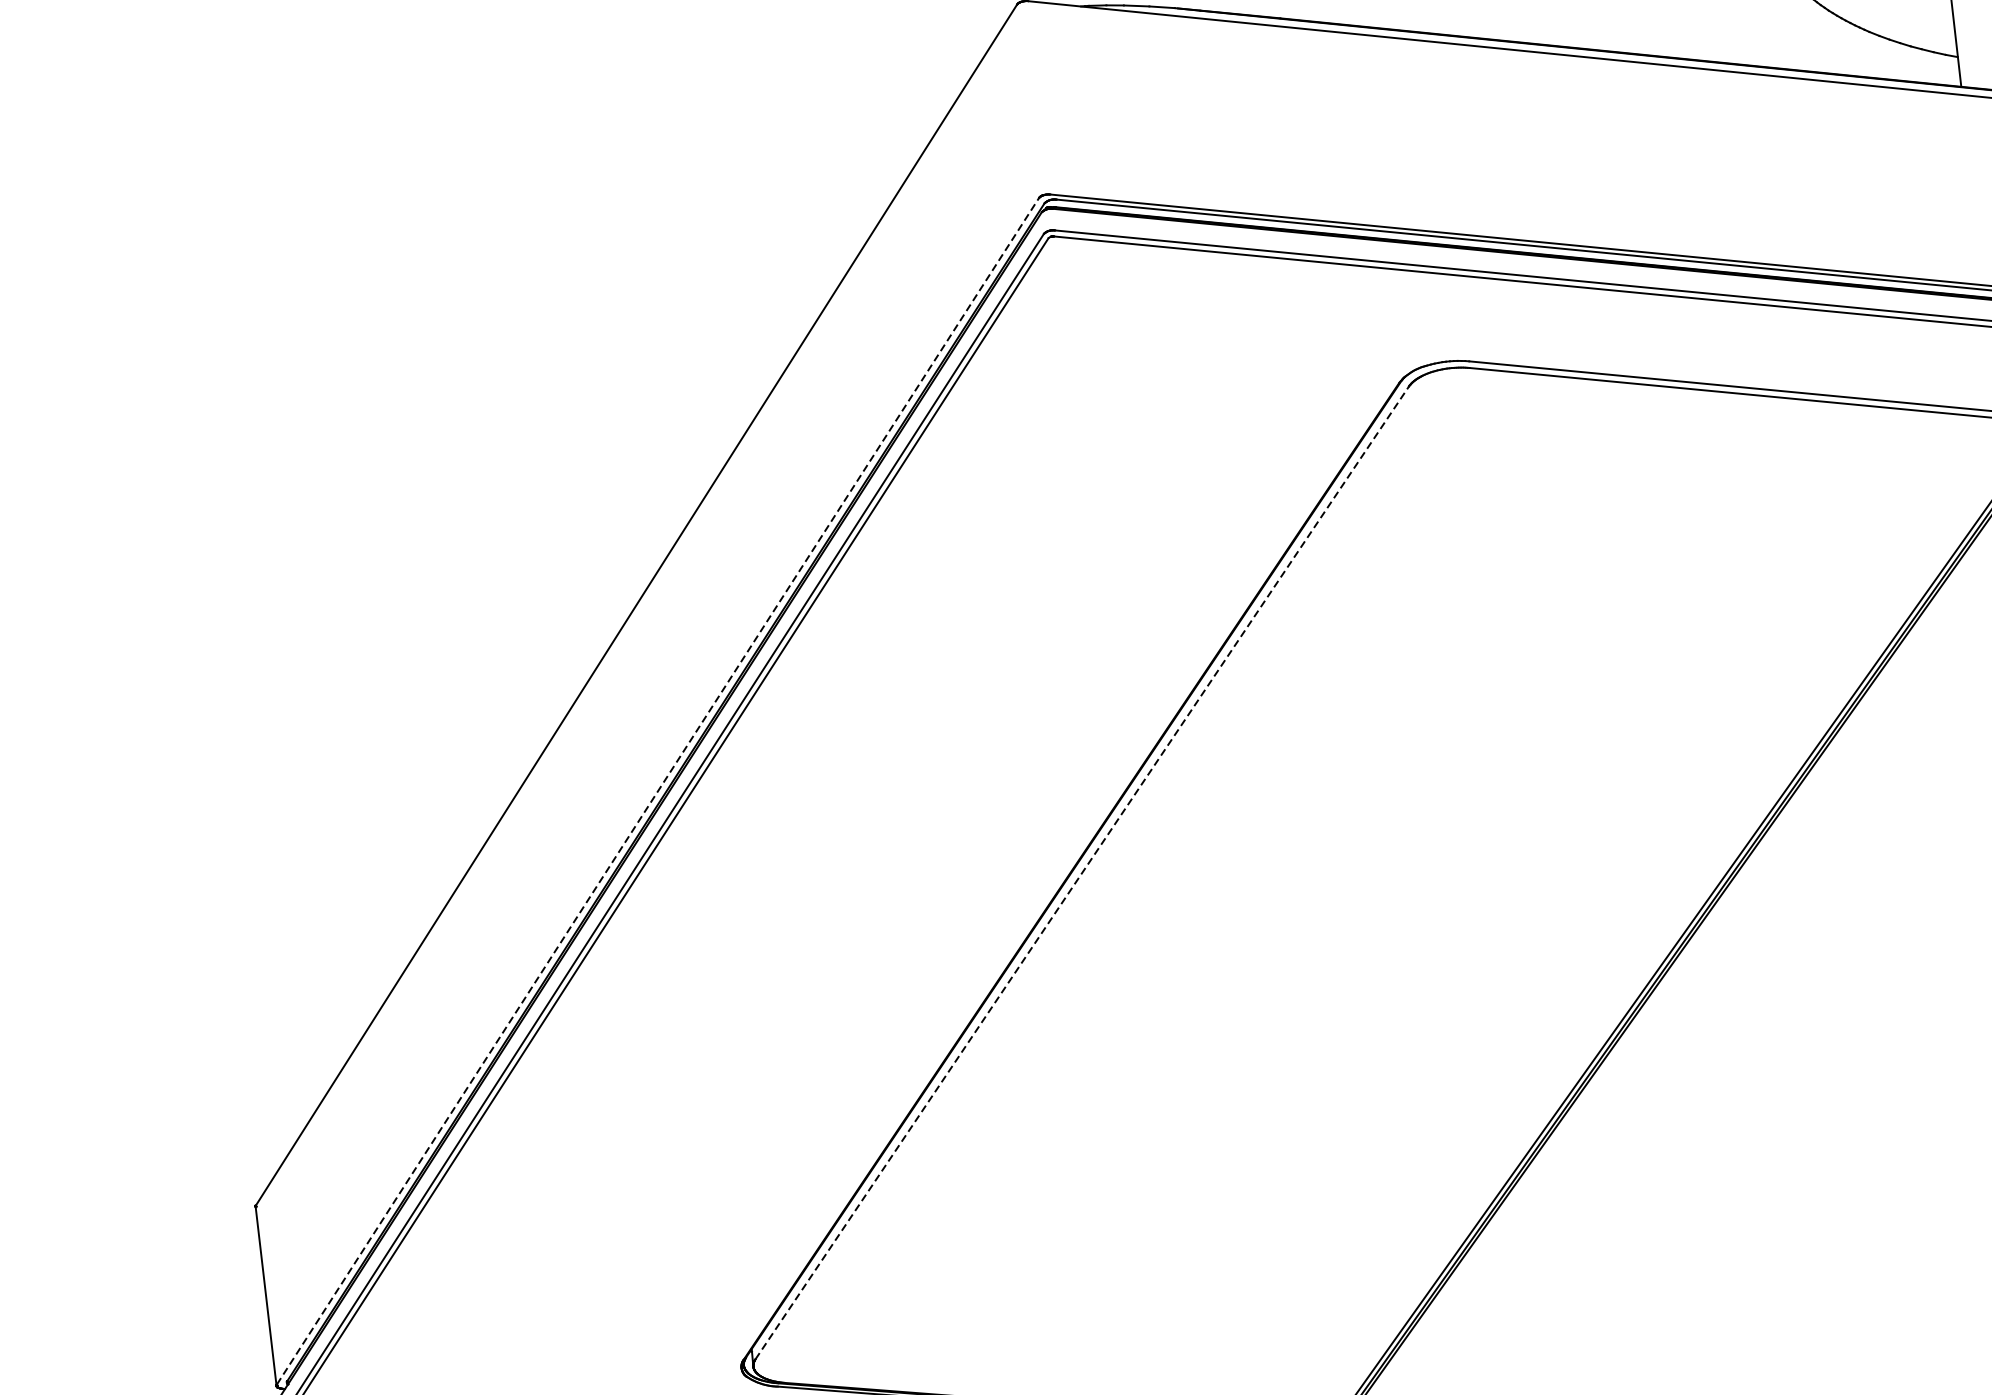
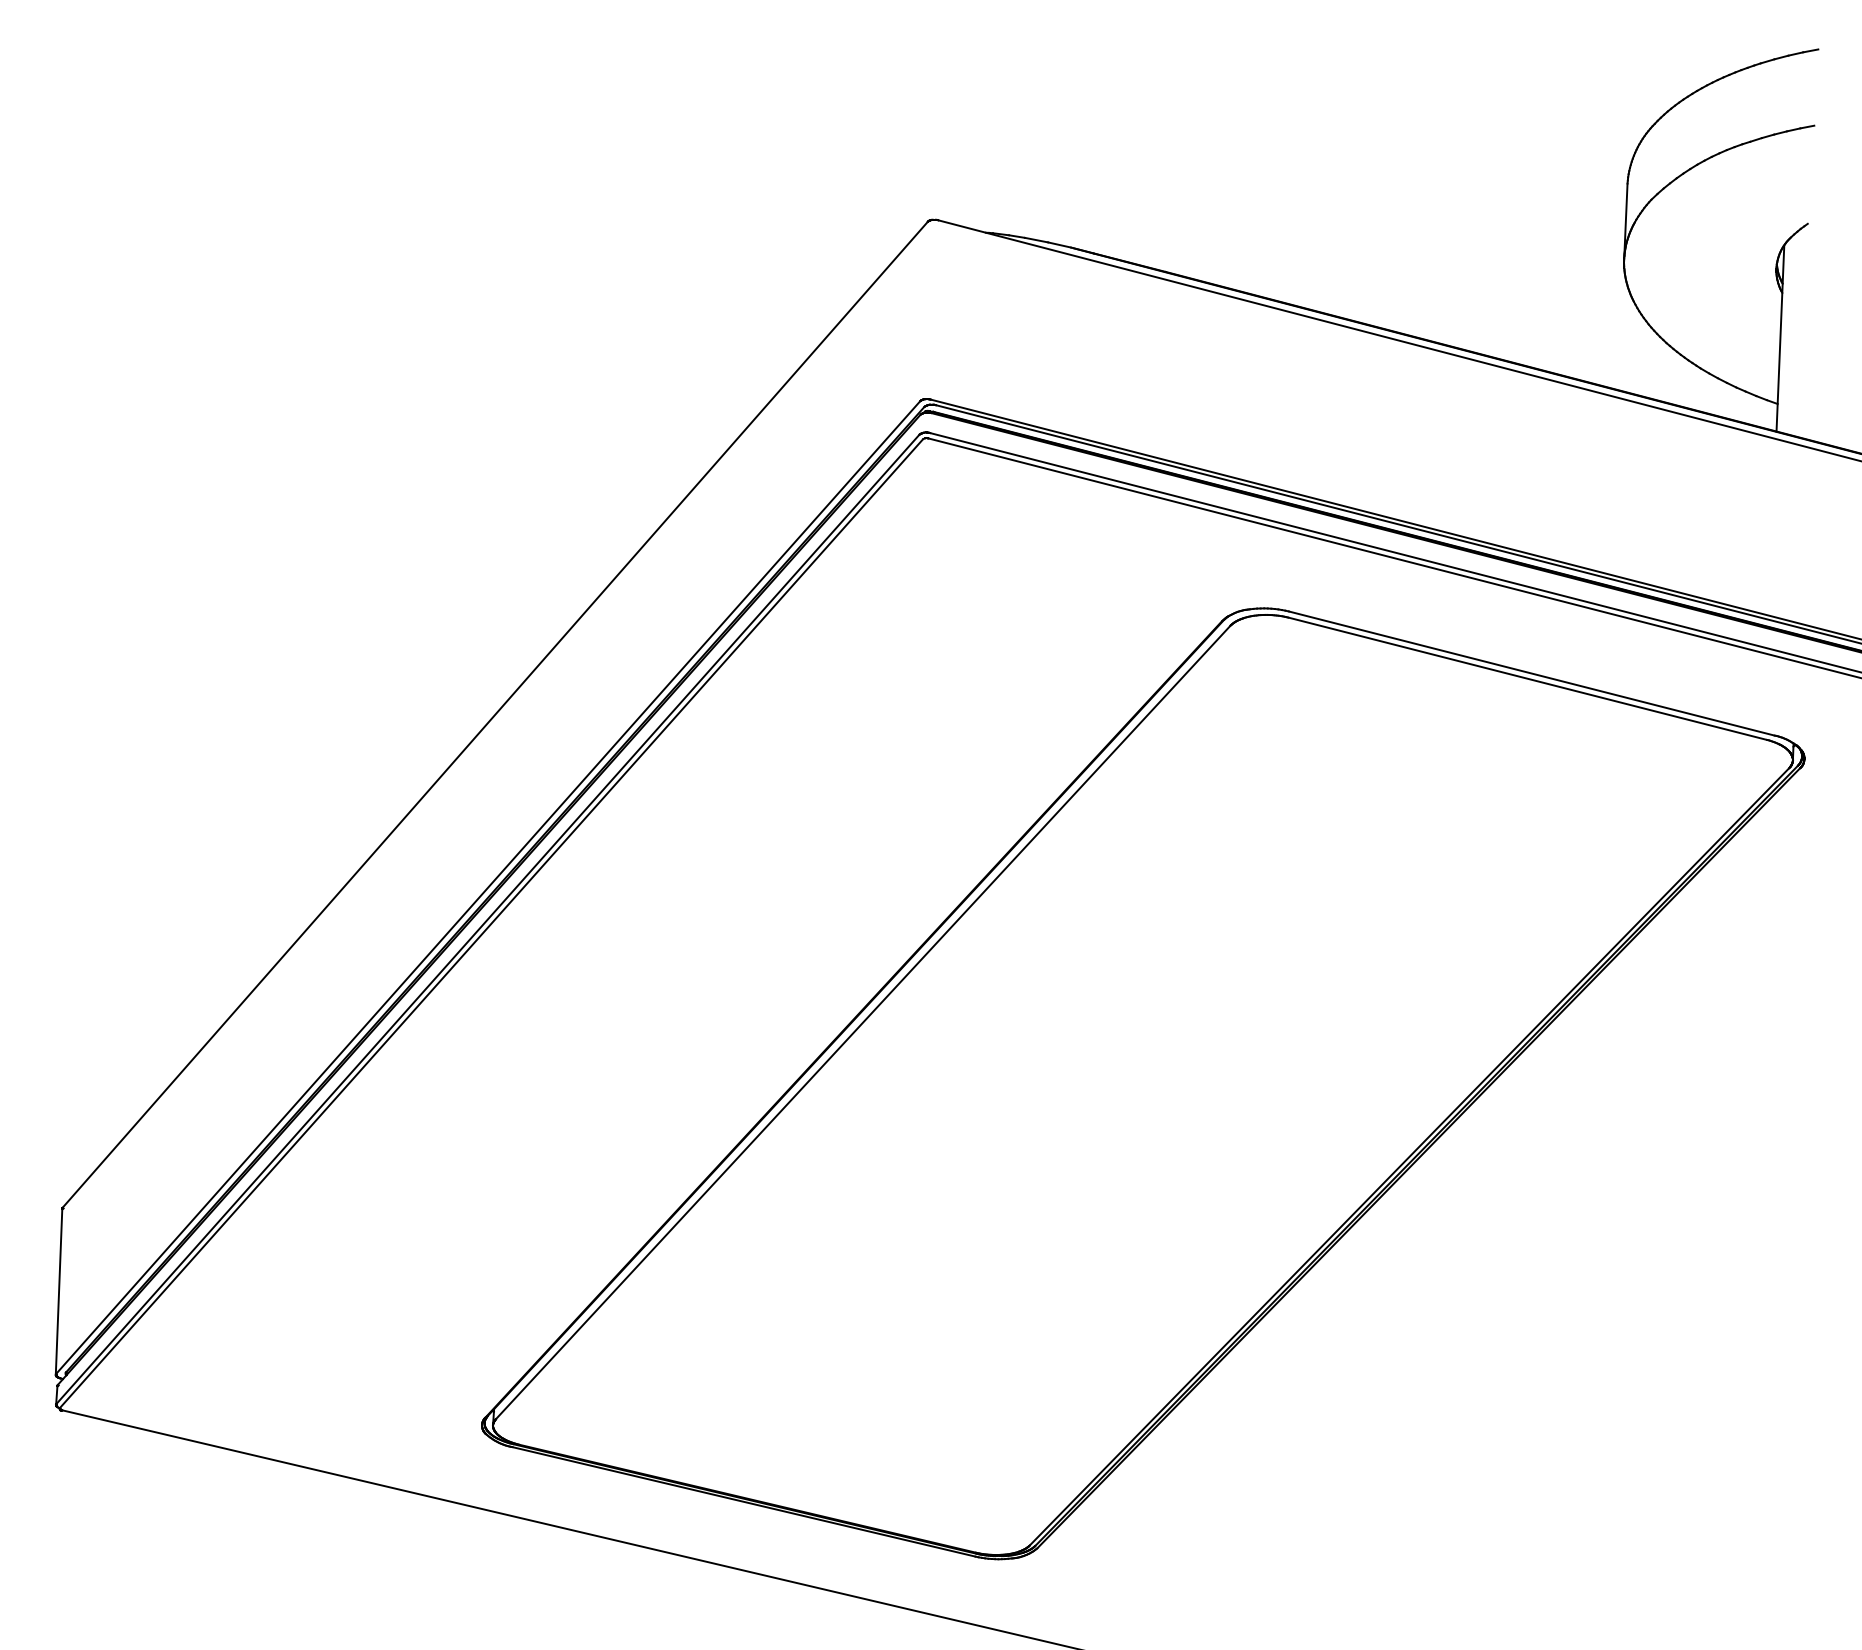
line: (658, 791) -> (488, 887), dashed -> solid
line: (1082, 872) -> (863, 1022), dashed -> solid

